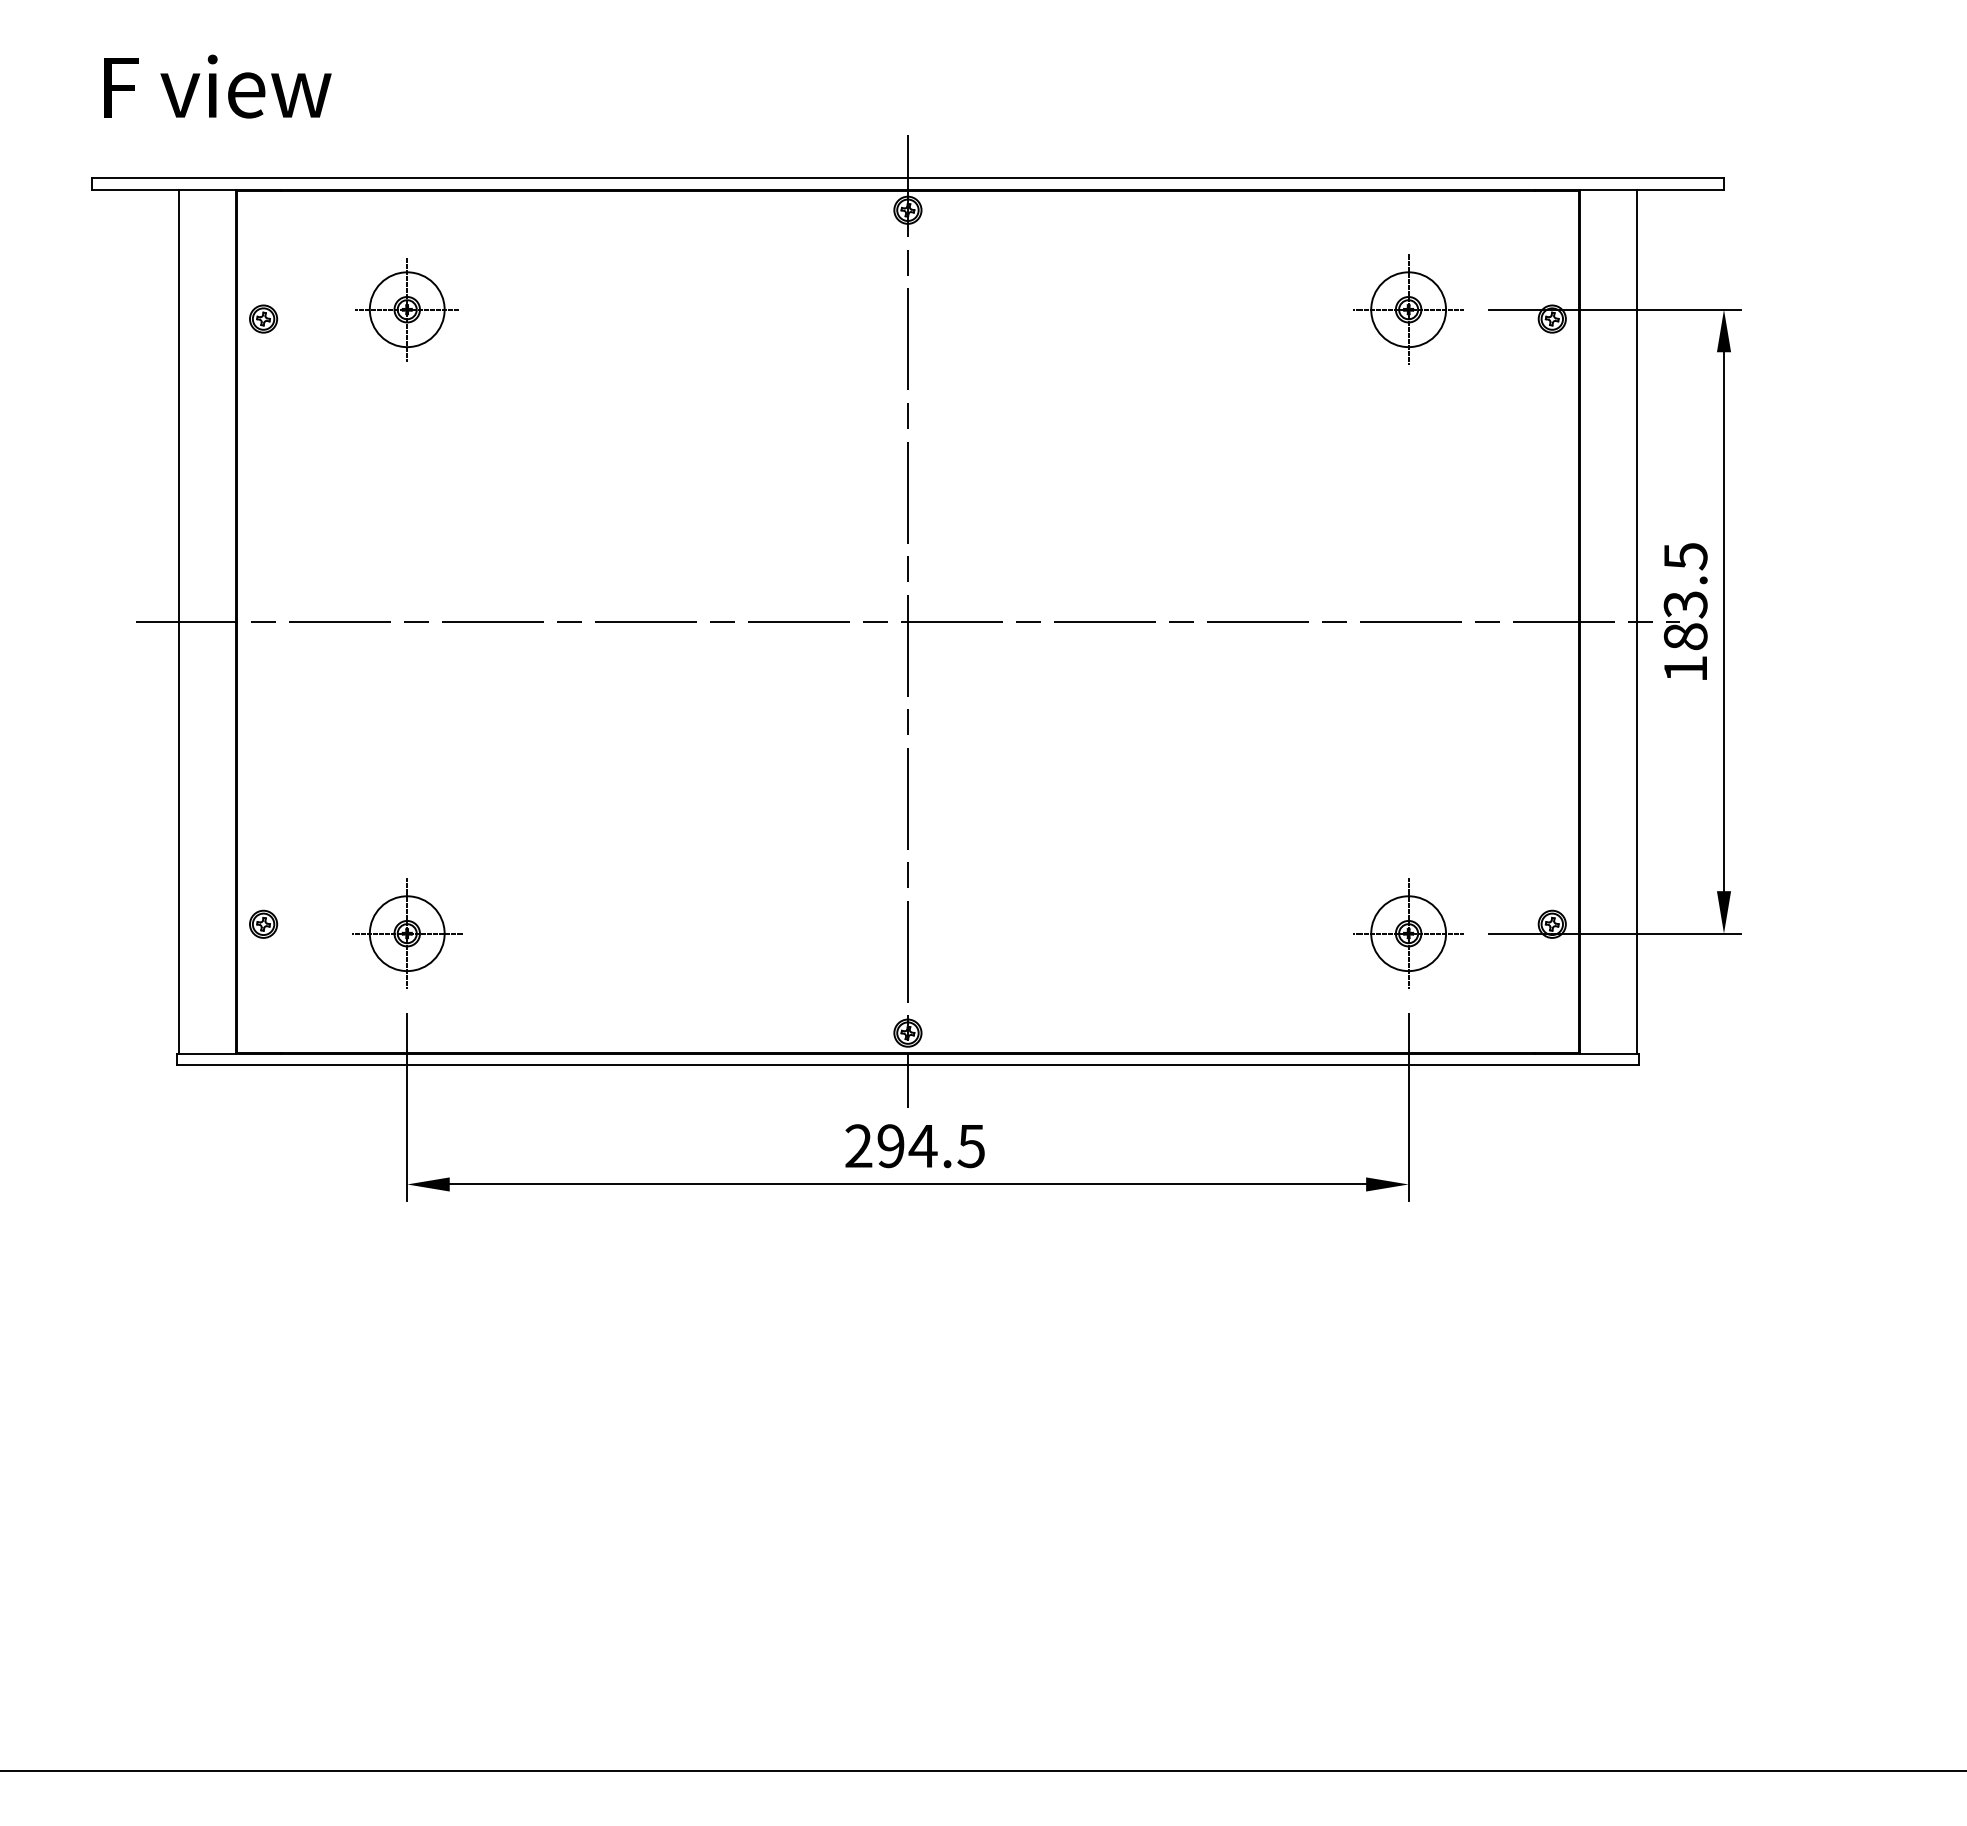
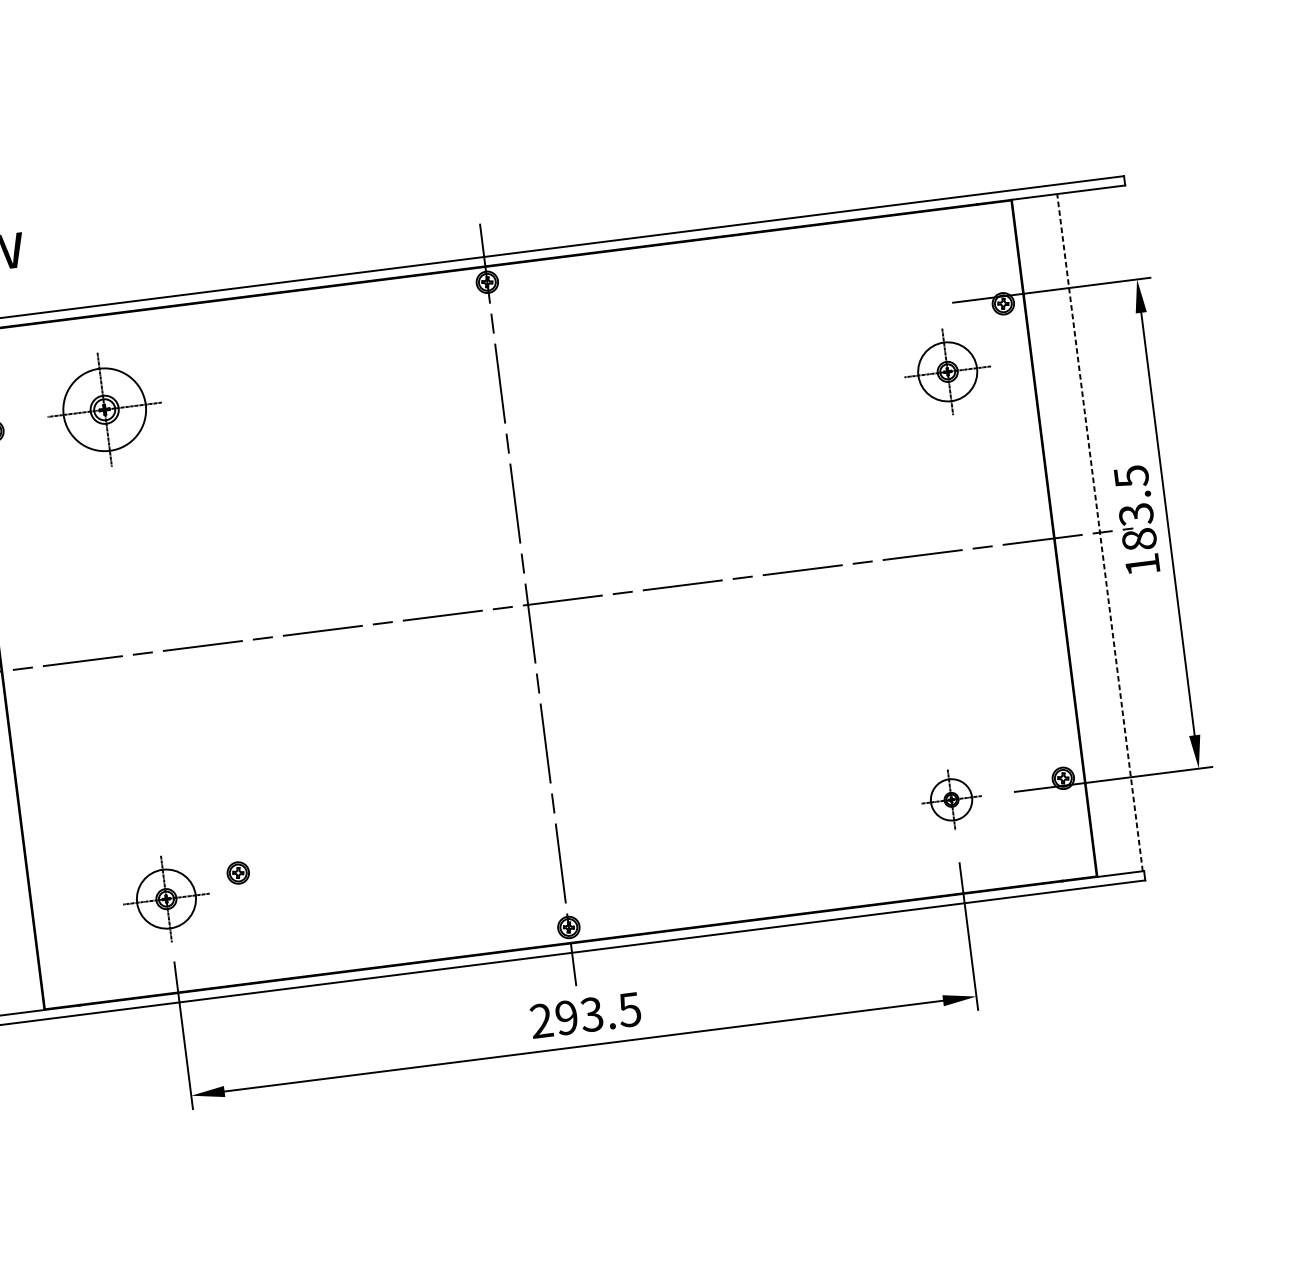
part: (406, 309) -> (104, 409), size x1.4
part: (1408, 309) -> (947, 371), moved
line: (1637, 621) -> (1100, 532), solid -> dashed
part: (263, 923) -> (238, 872), moved
part: (1408, 933) -> (951, 799), size x0.7
text: (922, 1146) -> (591, 1014), 294.5 -> 293.5

